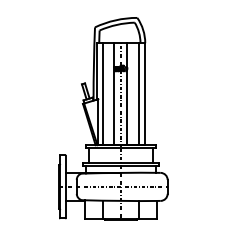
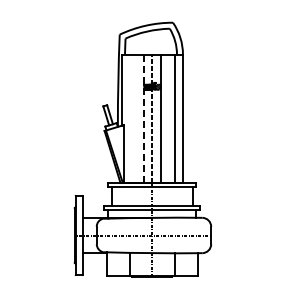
line: (102, 93) -> (129, 118), removed
line: (114, 93) -> (144, 118), solid -> dashed

